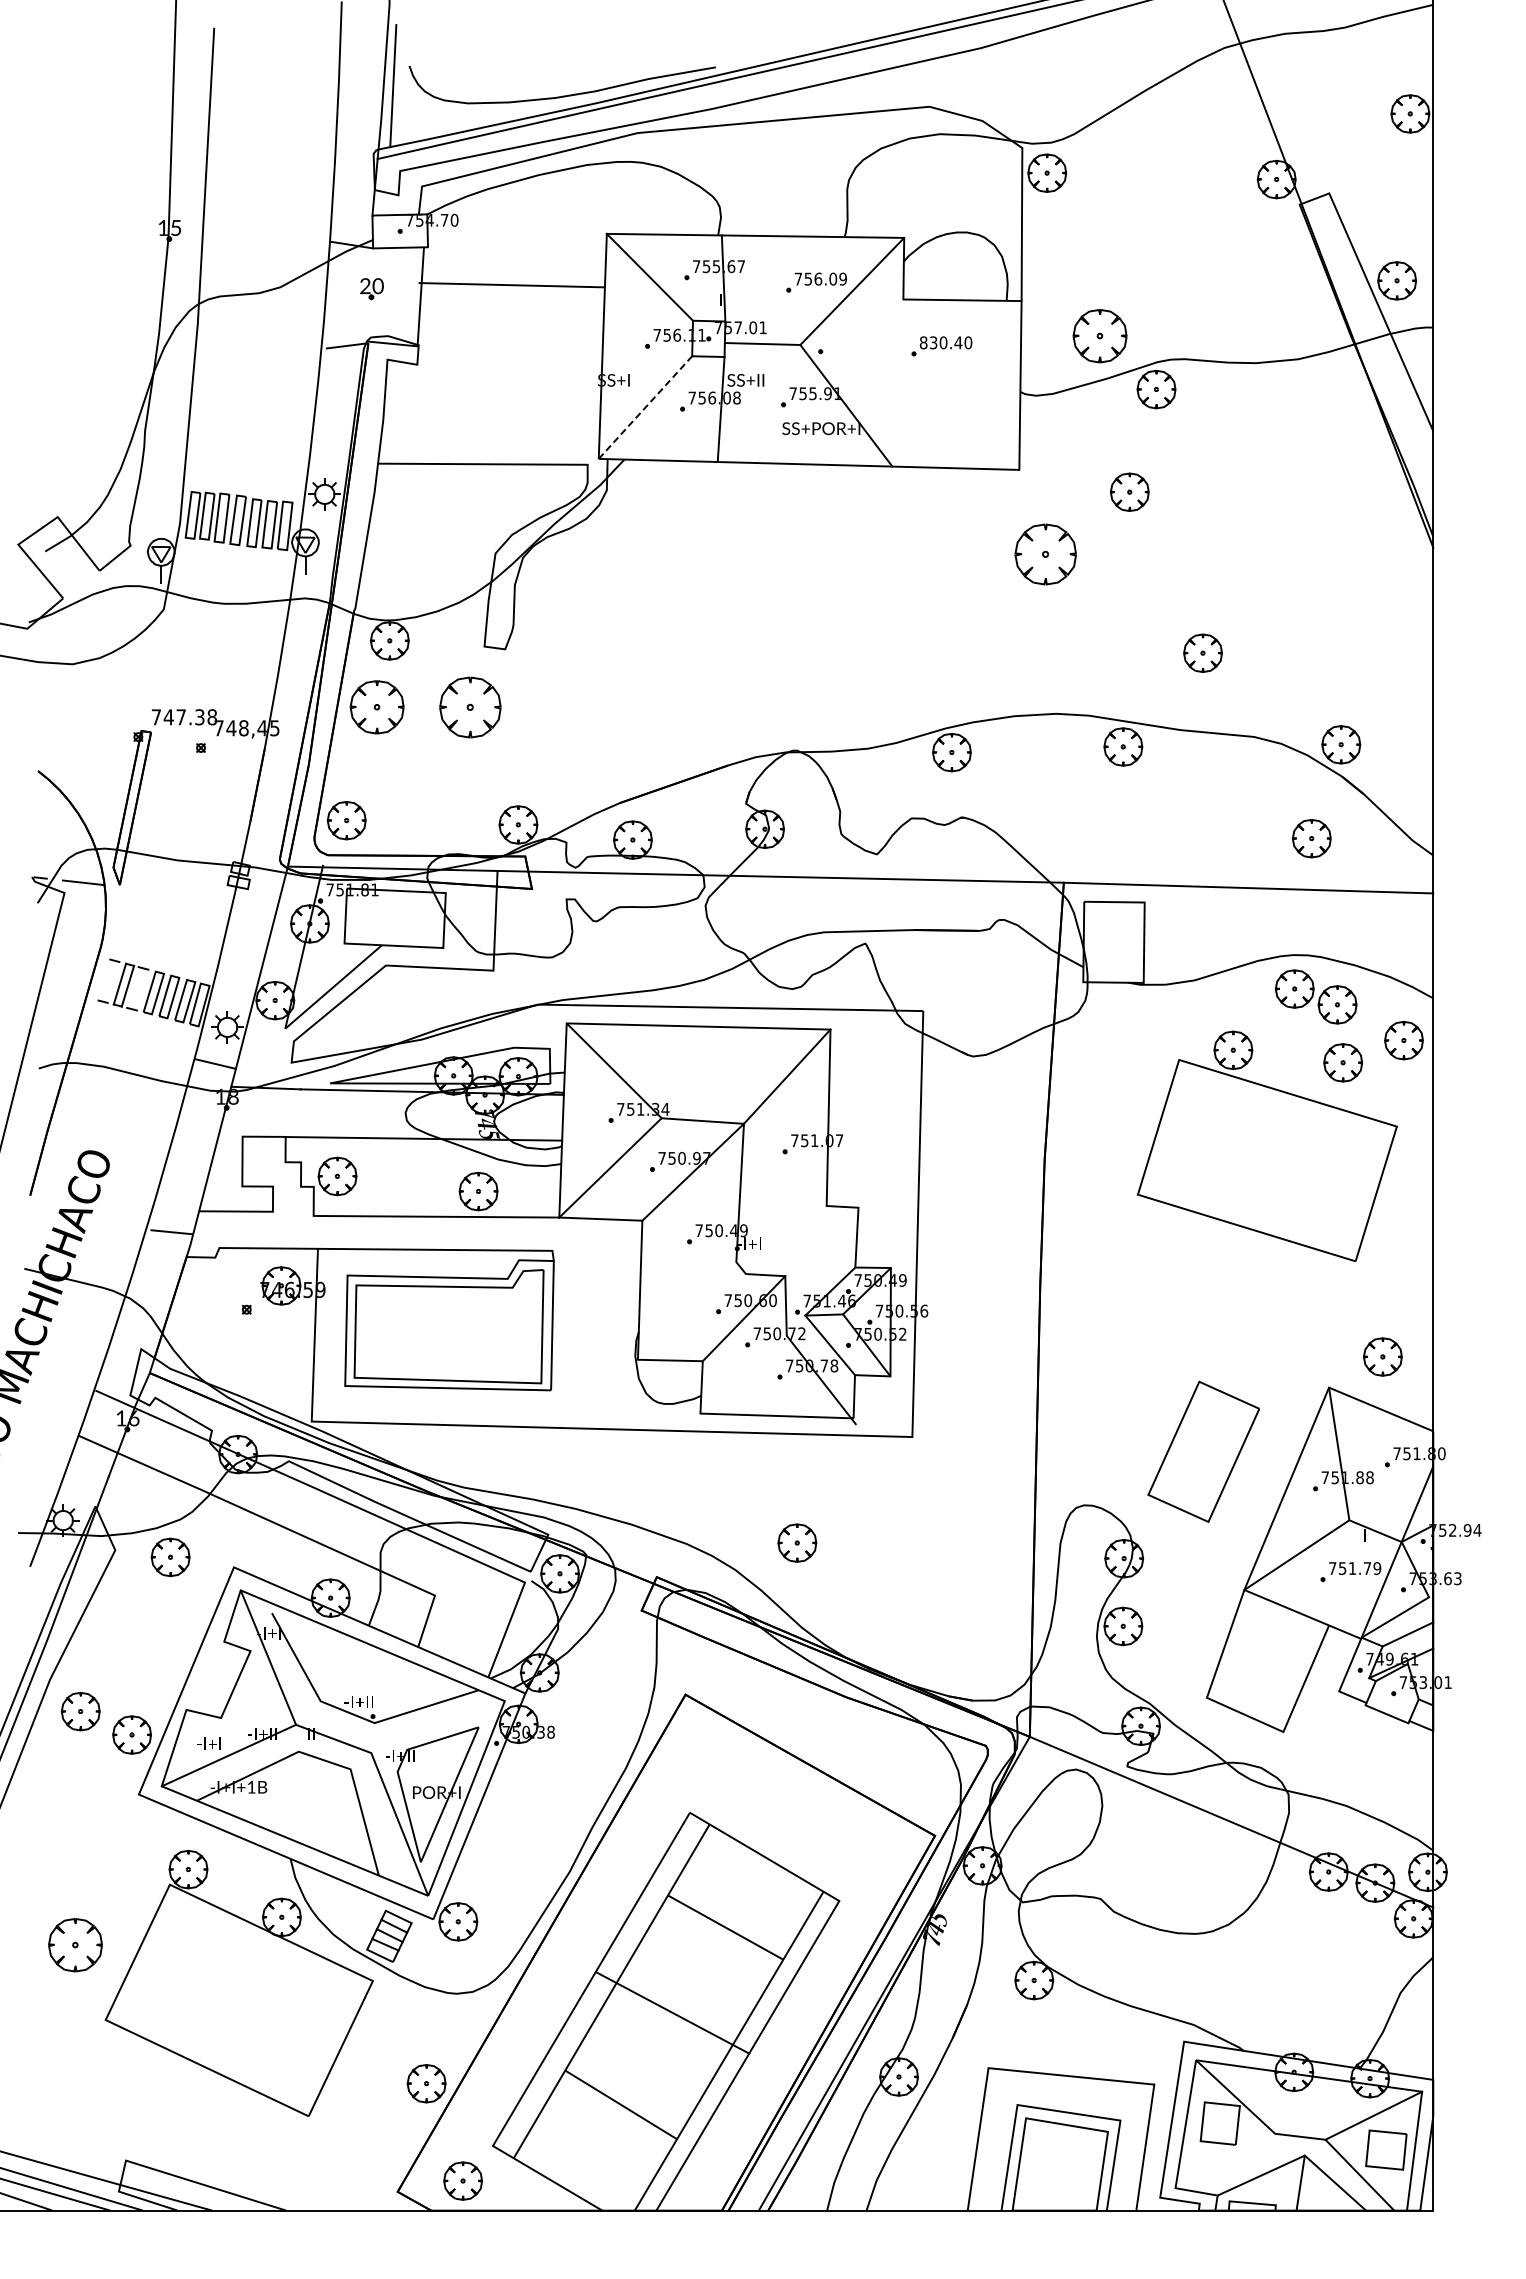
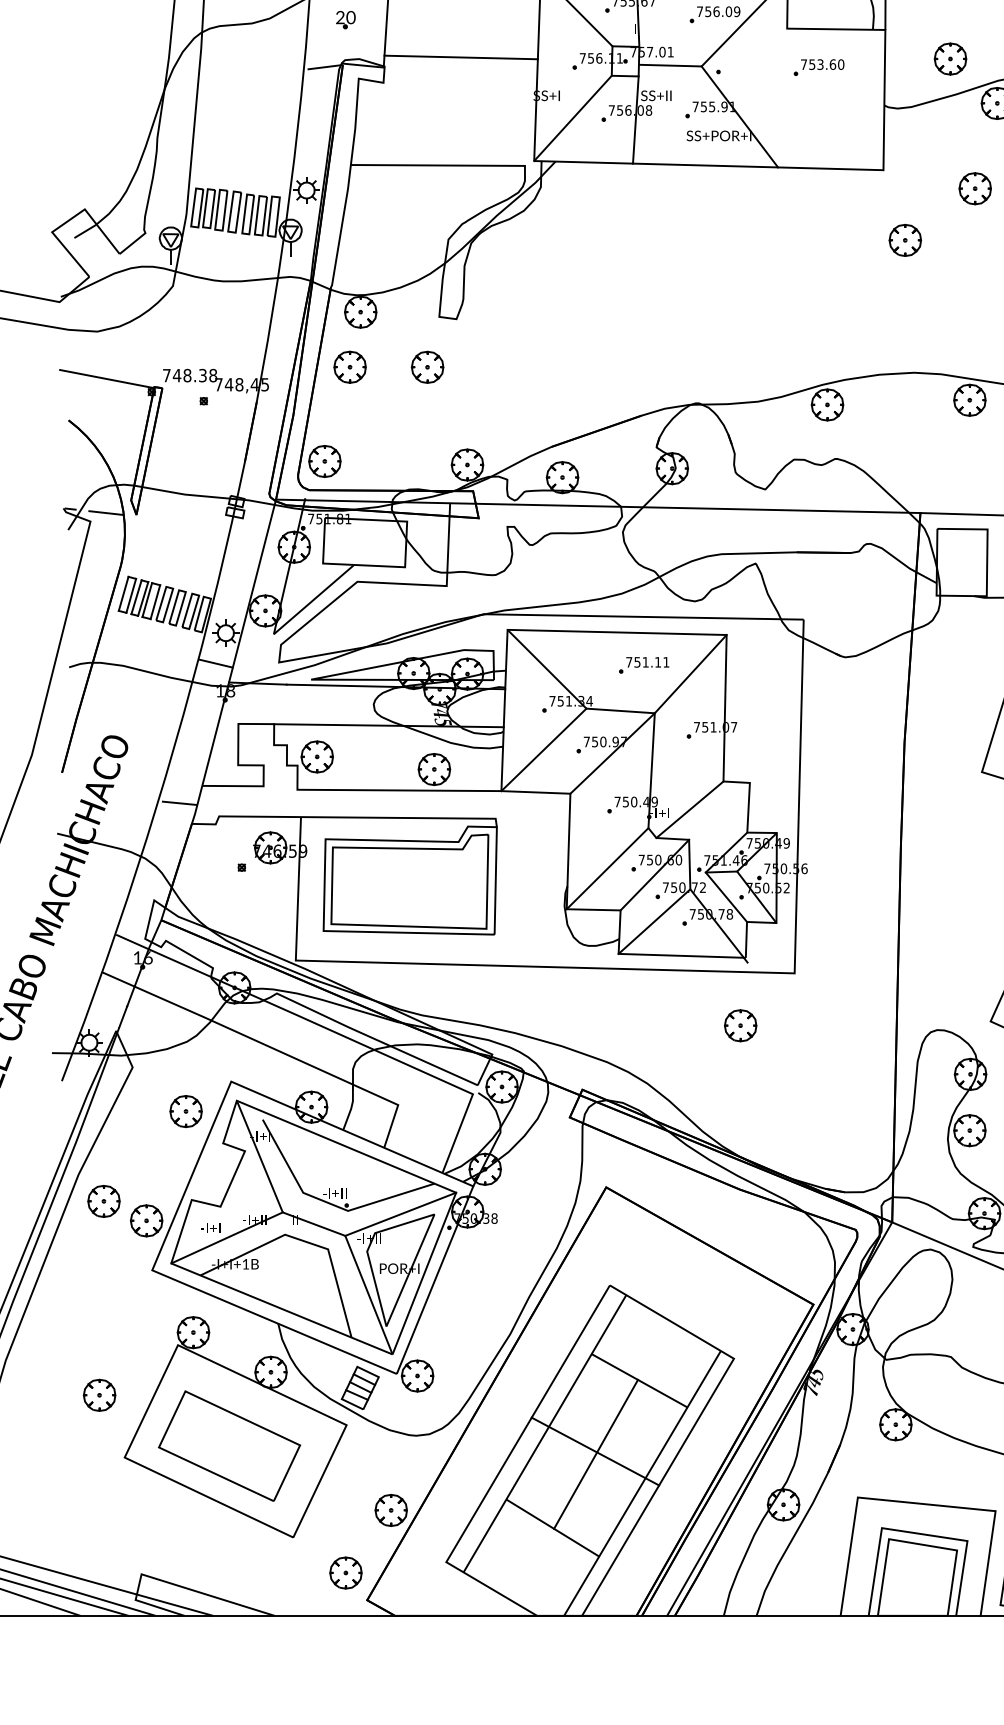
line: (511, 285) -> (460, 57), moved
part: (1099, 335) -> (950, 58), size x0.71
text: (940, 342) -> (818, 64), 830.40 -> 753.60
line: (645, 407) -> (573, 118), dashed -> solid
part: (1045, 554) -> (905, 240), size x0.62
part: (376, 706) -> (349, 366), size x0.71
part: (470, 706) -> (427, 366), size x0.62
text: (181, 717) -> (187, 375), 747.38 -> 748.38
line: (84, 721) -> (107, 379), added
line: (104, 979) -> (123, 593), added
line: (113, 982) -> (131, 595), added
line: (132, 987) -> (146, 600), added
line: (142, 989) -> (155, 601), added
part: (731, 1066) -> (644, 665), added
line: (785, 1240) -> (689, 810), added
line: (686, 1310) -> (607, 868), added
line: (743, 1374) -> (654, 921), added
part: (797, 1542) -> (740, 1025), moved
part: (170, 1557) -> (186, 1111), moved
line: (437, 1727) -> (400, 1214), added
part: (75, 1944) -> (99, 1394), size x0.71
part: (231, 2006) -> (229, 1446), added
line: (672, 2015) -> (595, 1453), added
part: (462, 2180) -> (345, 1572), moved

